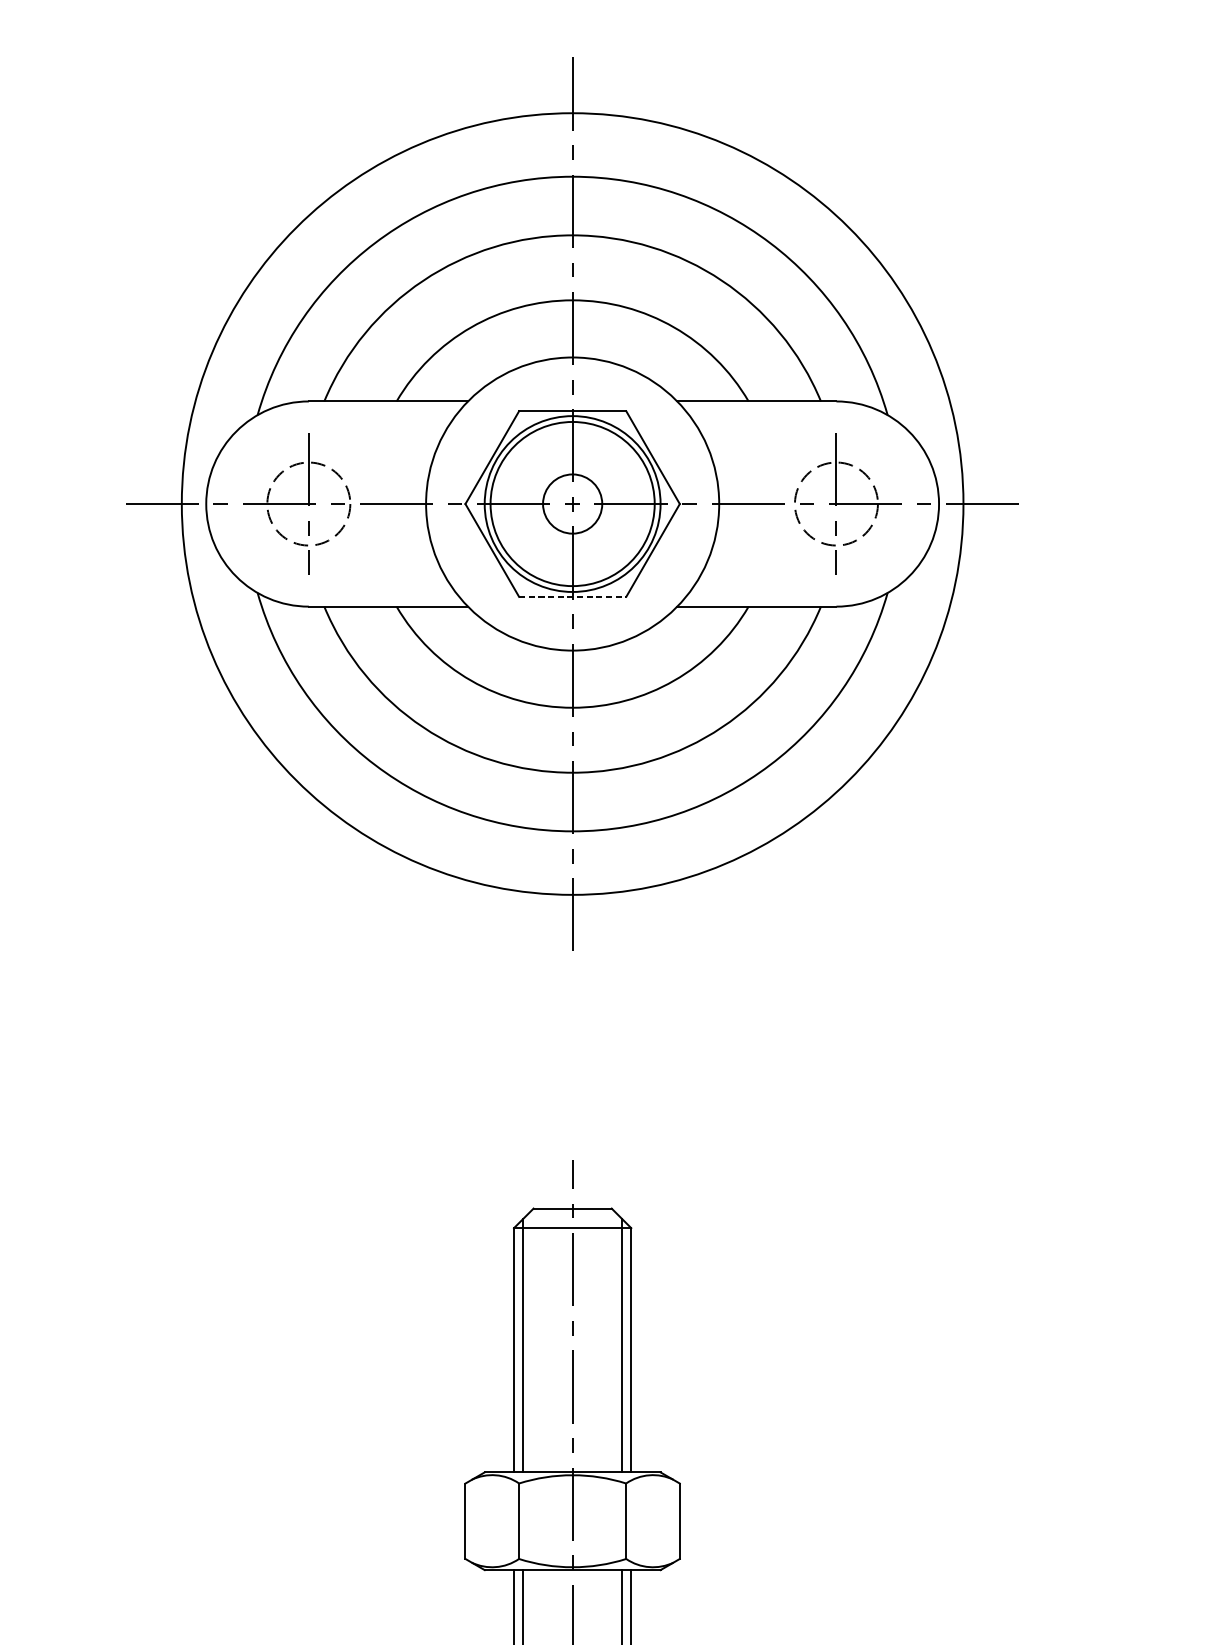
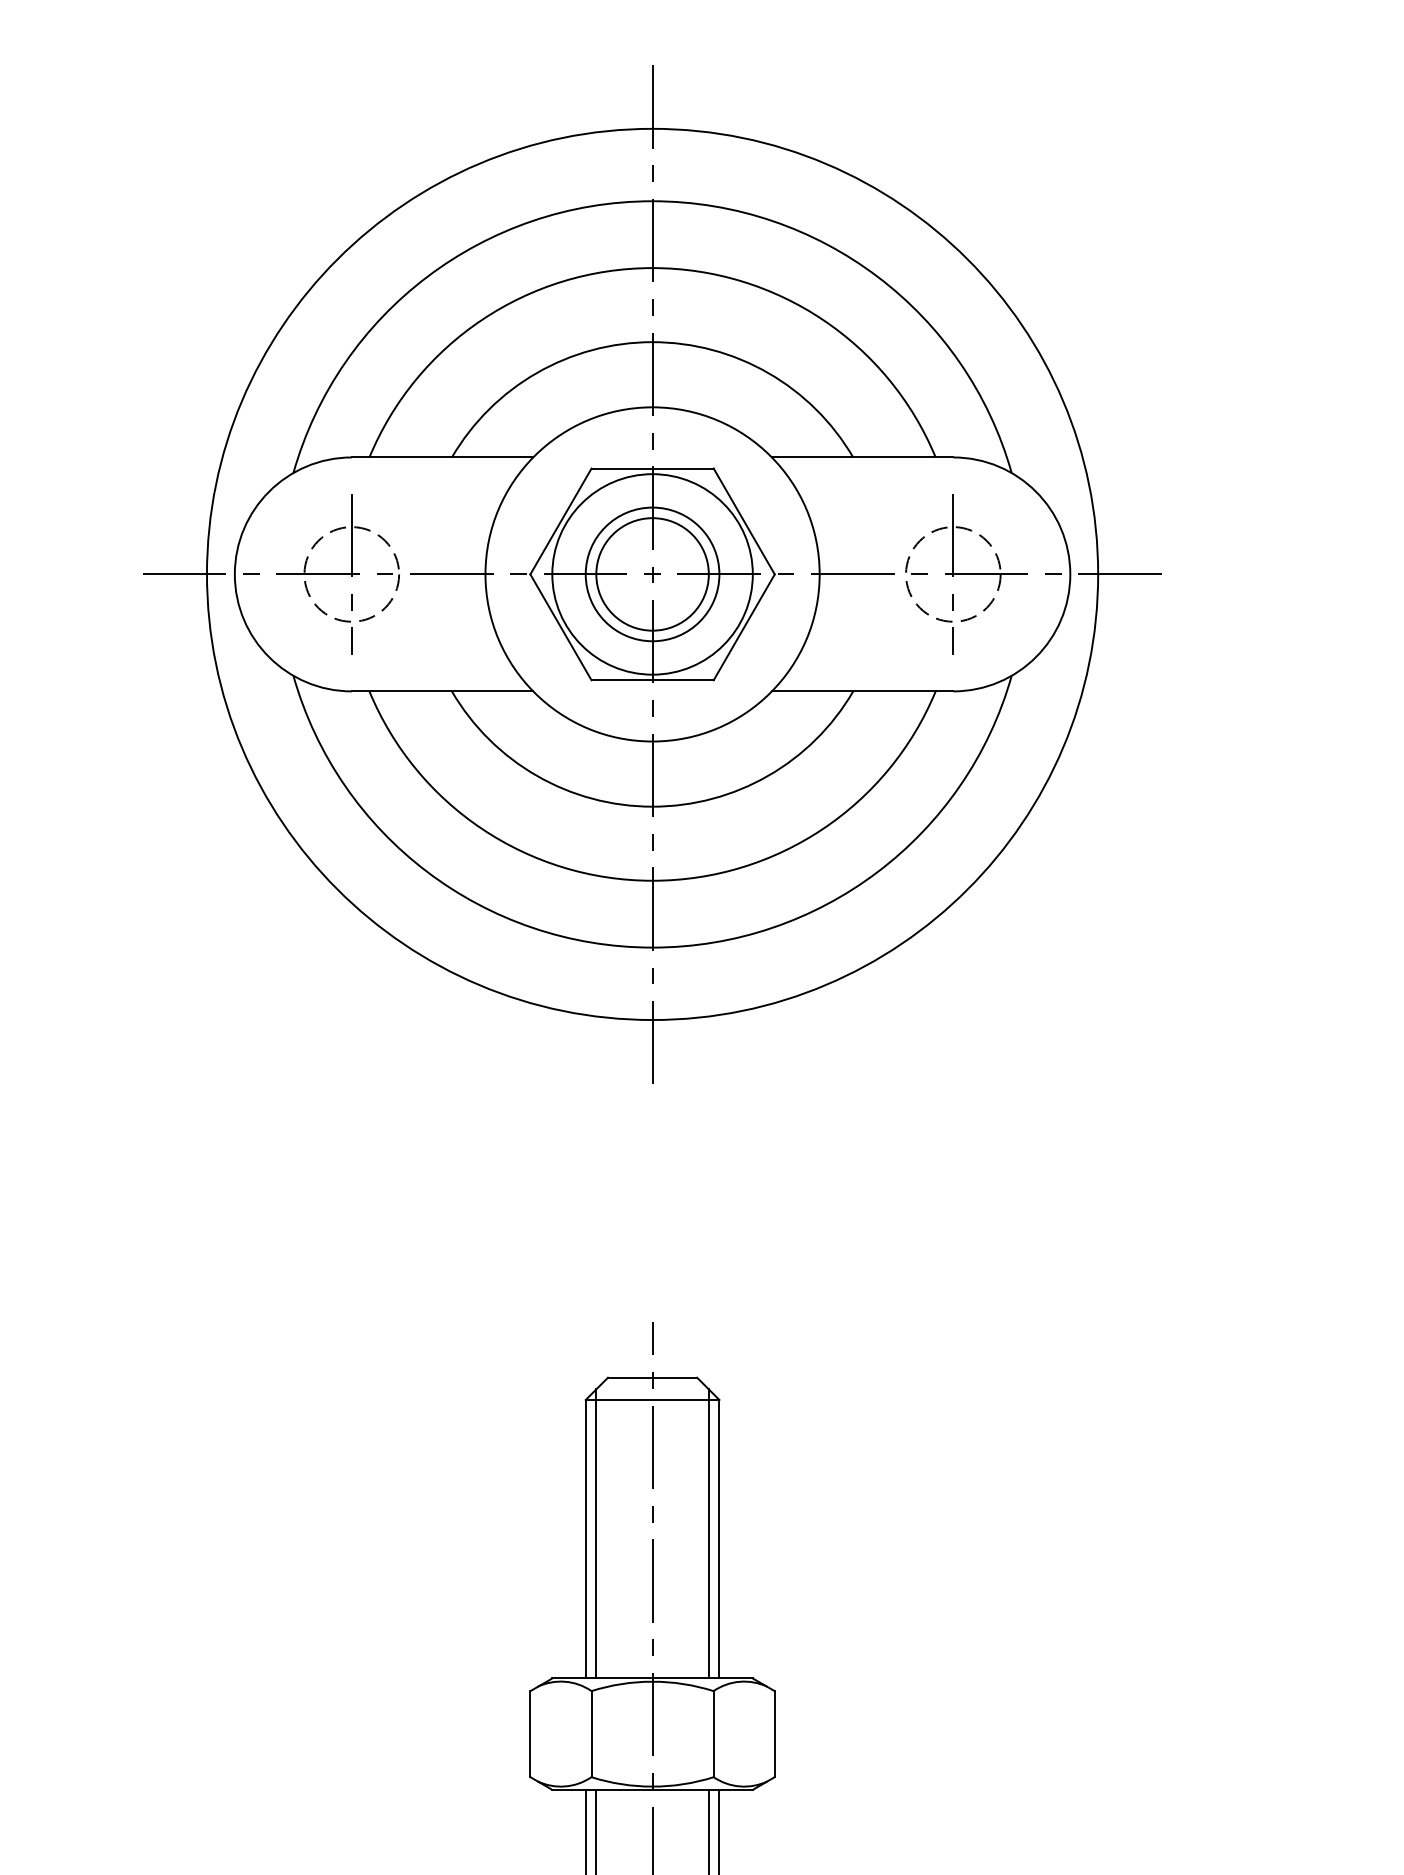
circle: (572, 504) -> (652, 574), size x0.71
circle: (572, 504) -> (652, 574), size x1.67
line: (573, 597) -> (653, 680), dashed -> solid

